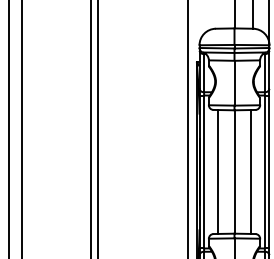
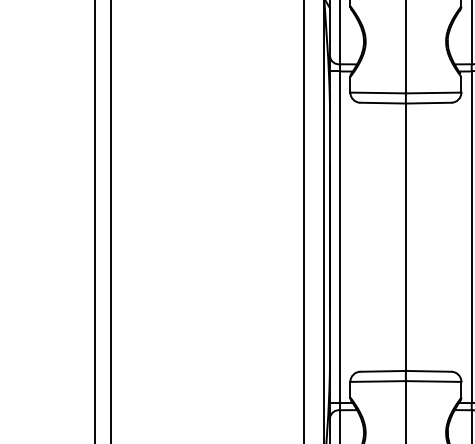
line: (218, 171) -> (371, 236), removed
line: (250, 171) -> (440, 236), removed

